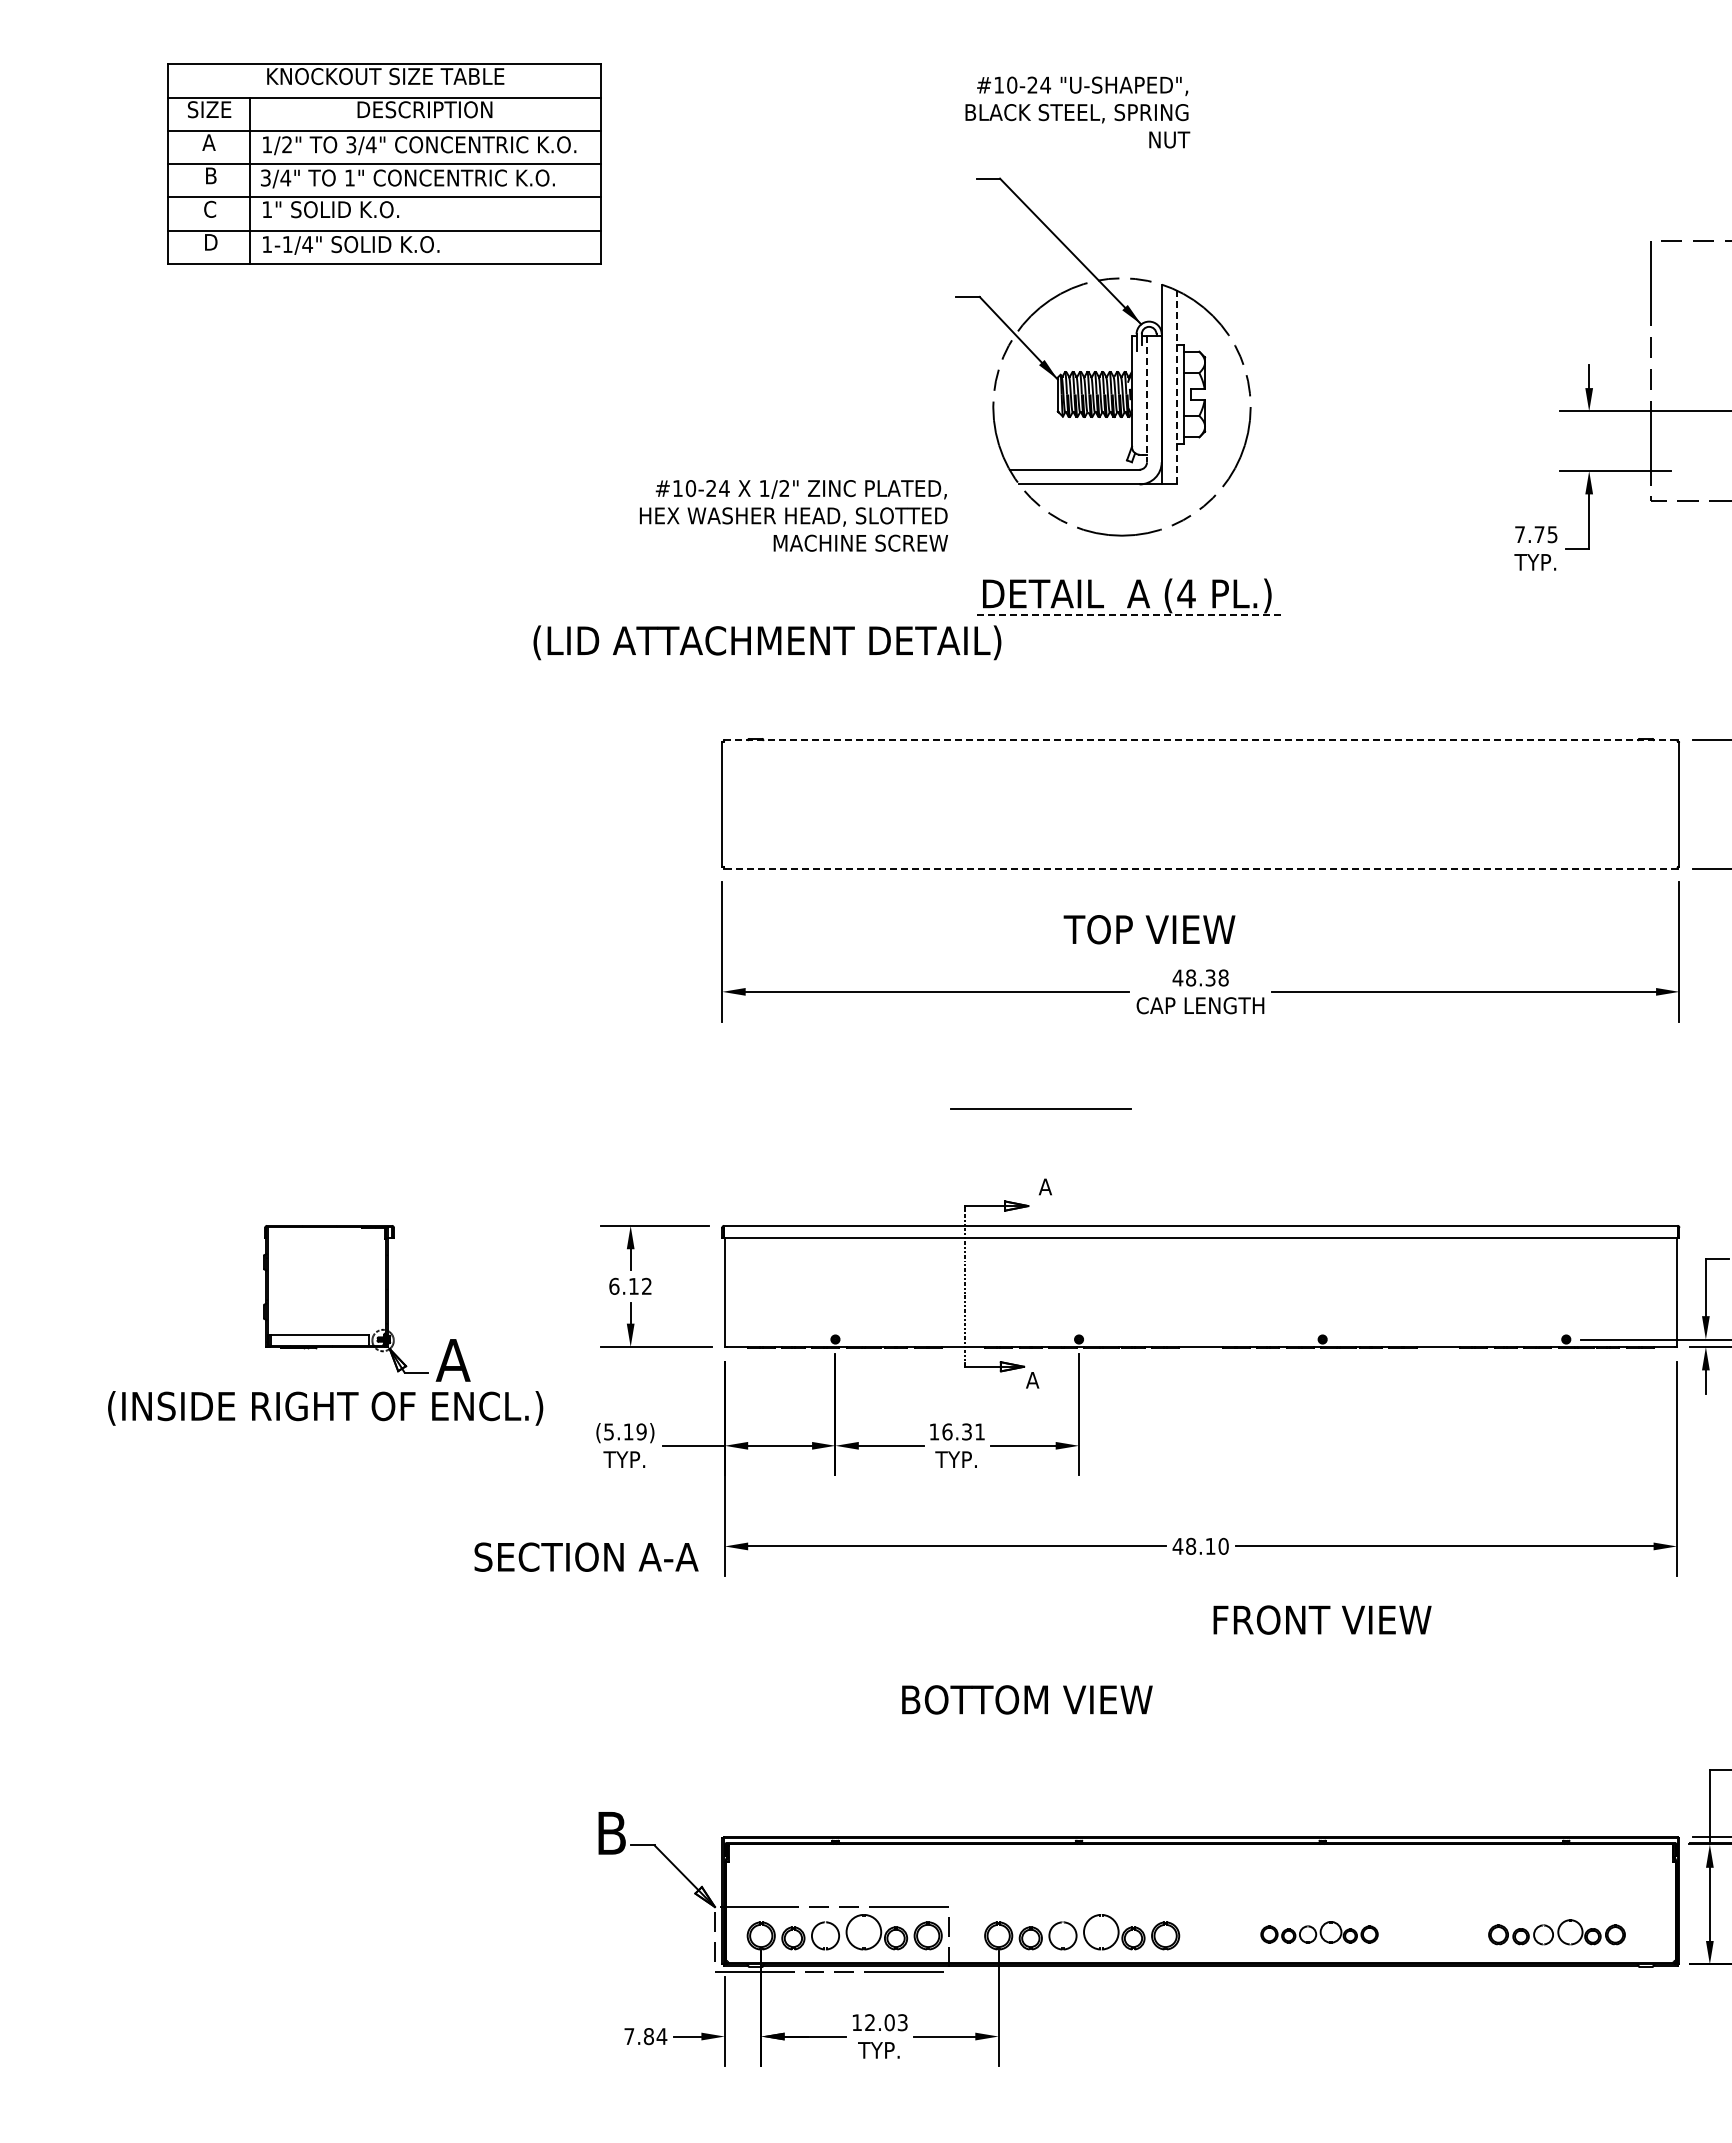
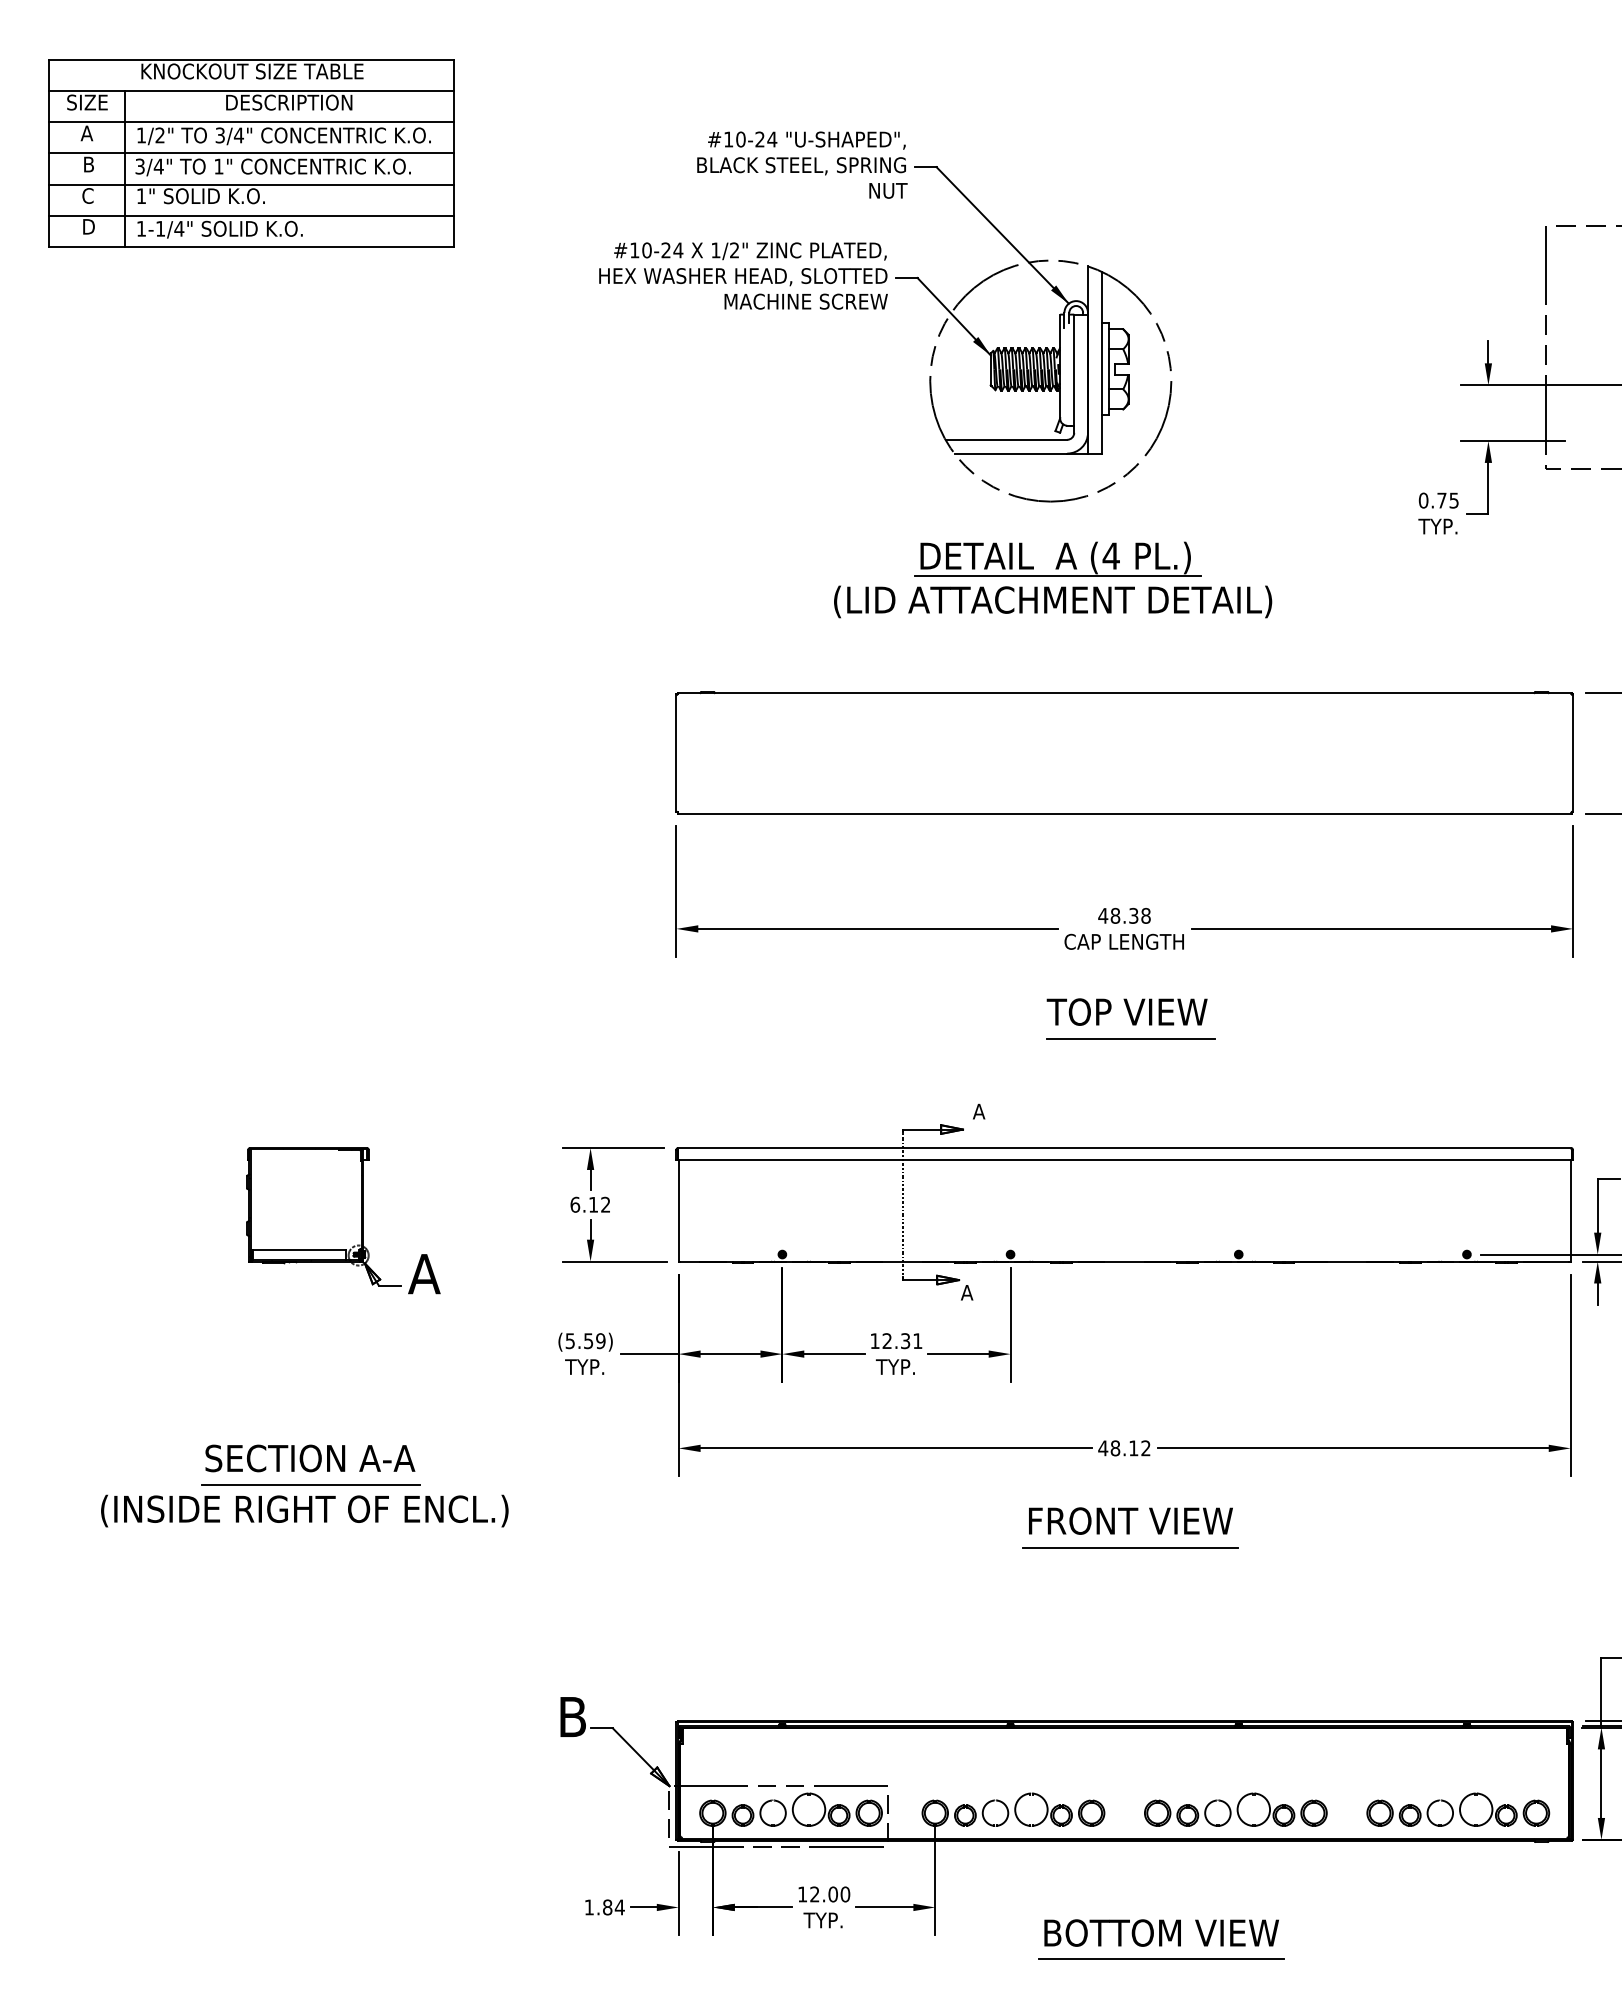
text: (1077, 112) -> (802, 165), moved
part: (384, 163) -> (251, 152), moved
line: (1176, 387) -> (1101, 362), dashed -> solid
line: (1147, 399) -> (1074, 374), dashed -> solid
text: (793, 515) -> (743, 275), moved
text: (1520, 534) -> (1424, 500), 7.75 -> 0.75
line: (1129, 614) -> (1057, 575), dashed -> solid
text: (767, 642) -> (1053, 601), moved
line: (1201, 740) -> (1125, 693), dashed -> solid
line: (1200, 868) -> (1124, 813), dashed -> solid
text: (1149, 929) -> (1127, 1011), moved
line: (1040, 1108) -> (1130, 1038), moved
text: (325, 1408) -> (304, 1511), moved
text: (628, 1431) -> (588, 1340), (5.19) -> (5.59)
text: (947, 1431) -> (887, 1340), 16.31 -> 12.31
text: (1223, 1545) -> (1145, 1447), 48.10 -> 48.12
text: (586, 1556) -> (310, 1457), moved
line: (331, 1585) -> (310, 1484), added
text: (1322, 1619) -> (1130, 1520), moved
line: (1206, 1652) -> (1129, 1547), added
text: (1027, 1699) -> (1161, 1932), moved
part: (1319, 1932) -> (1235, 1809), size x1.67
part: (1556, 1932) -> (1457, 1809), size x1.43
text: (902, 2022) -> (845, 1894), 12.03 -> 12.00
text: (629, 2036) -> (589, 1907), 7.84 -> 1.84
line: (1239, 2092) -> (1160, 1959), added

